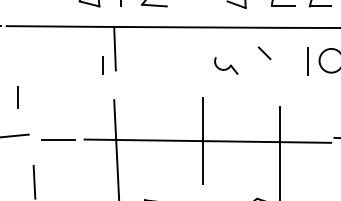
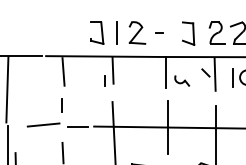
line: (35, 50) -> (63, 71), added
line: (199, 52) -> (165, 72), added
line: (278, 55) -> (214, 74), added
line: (17, 97) -> (61, 105), moved

